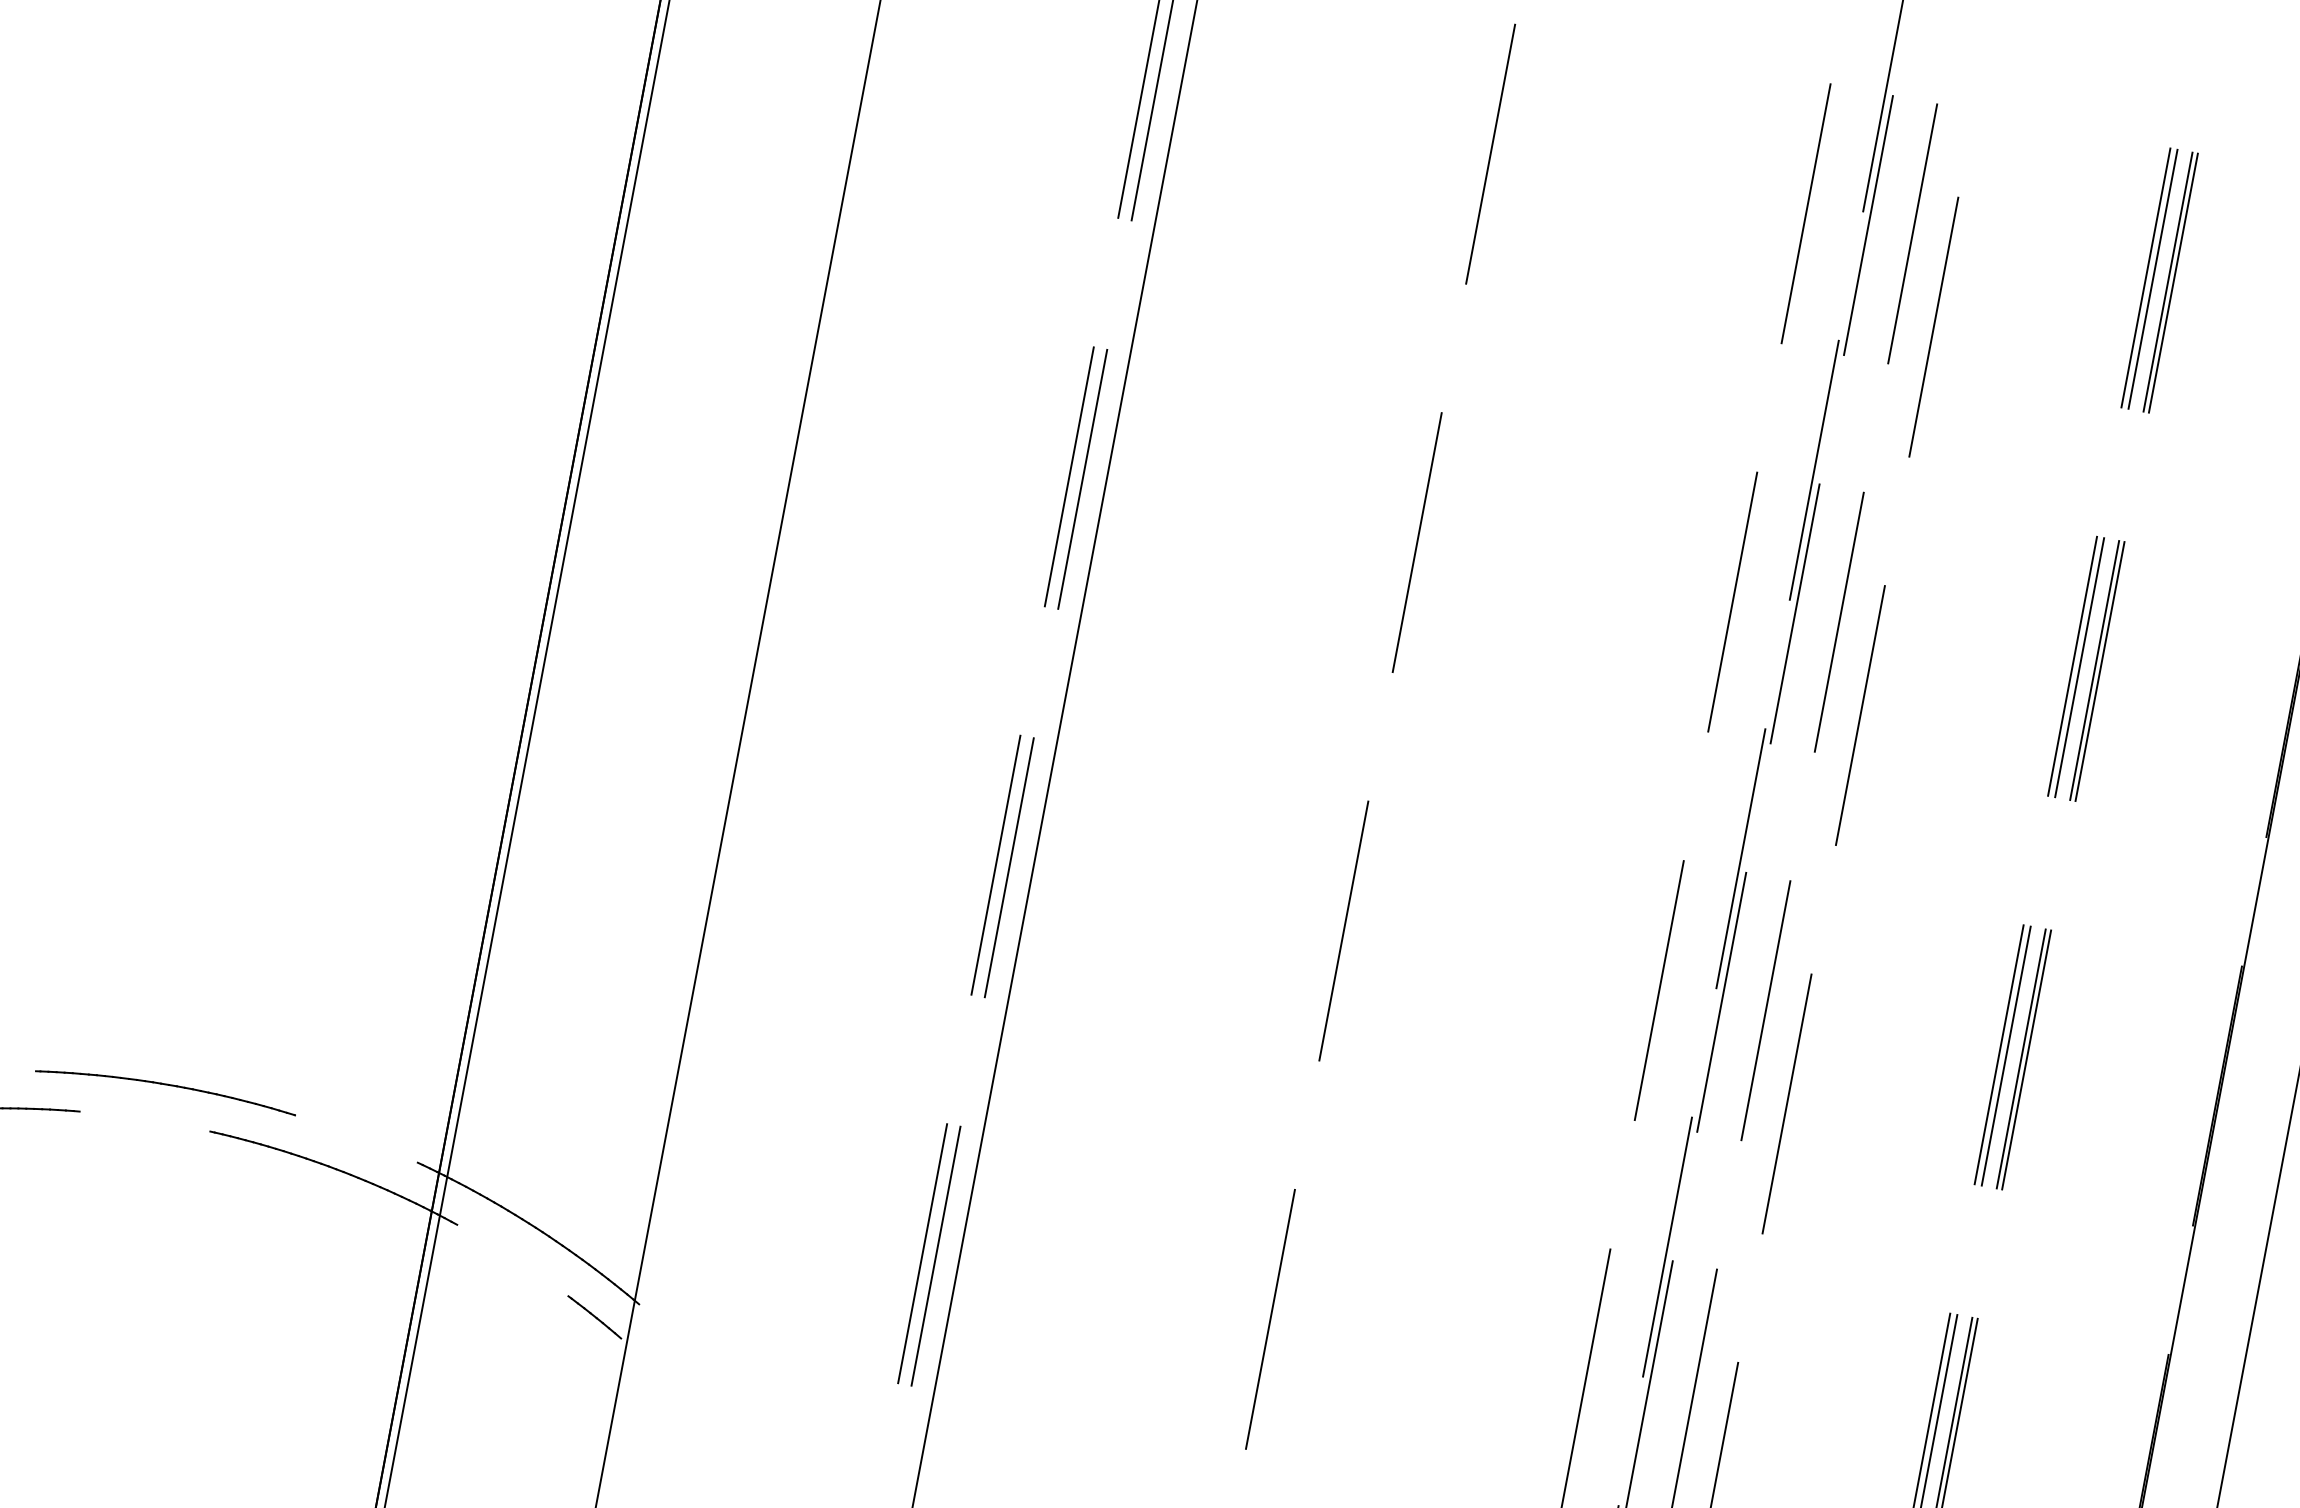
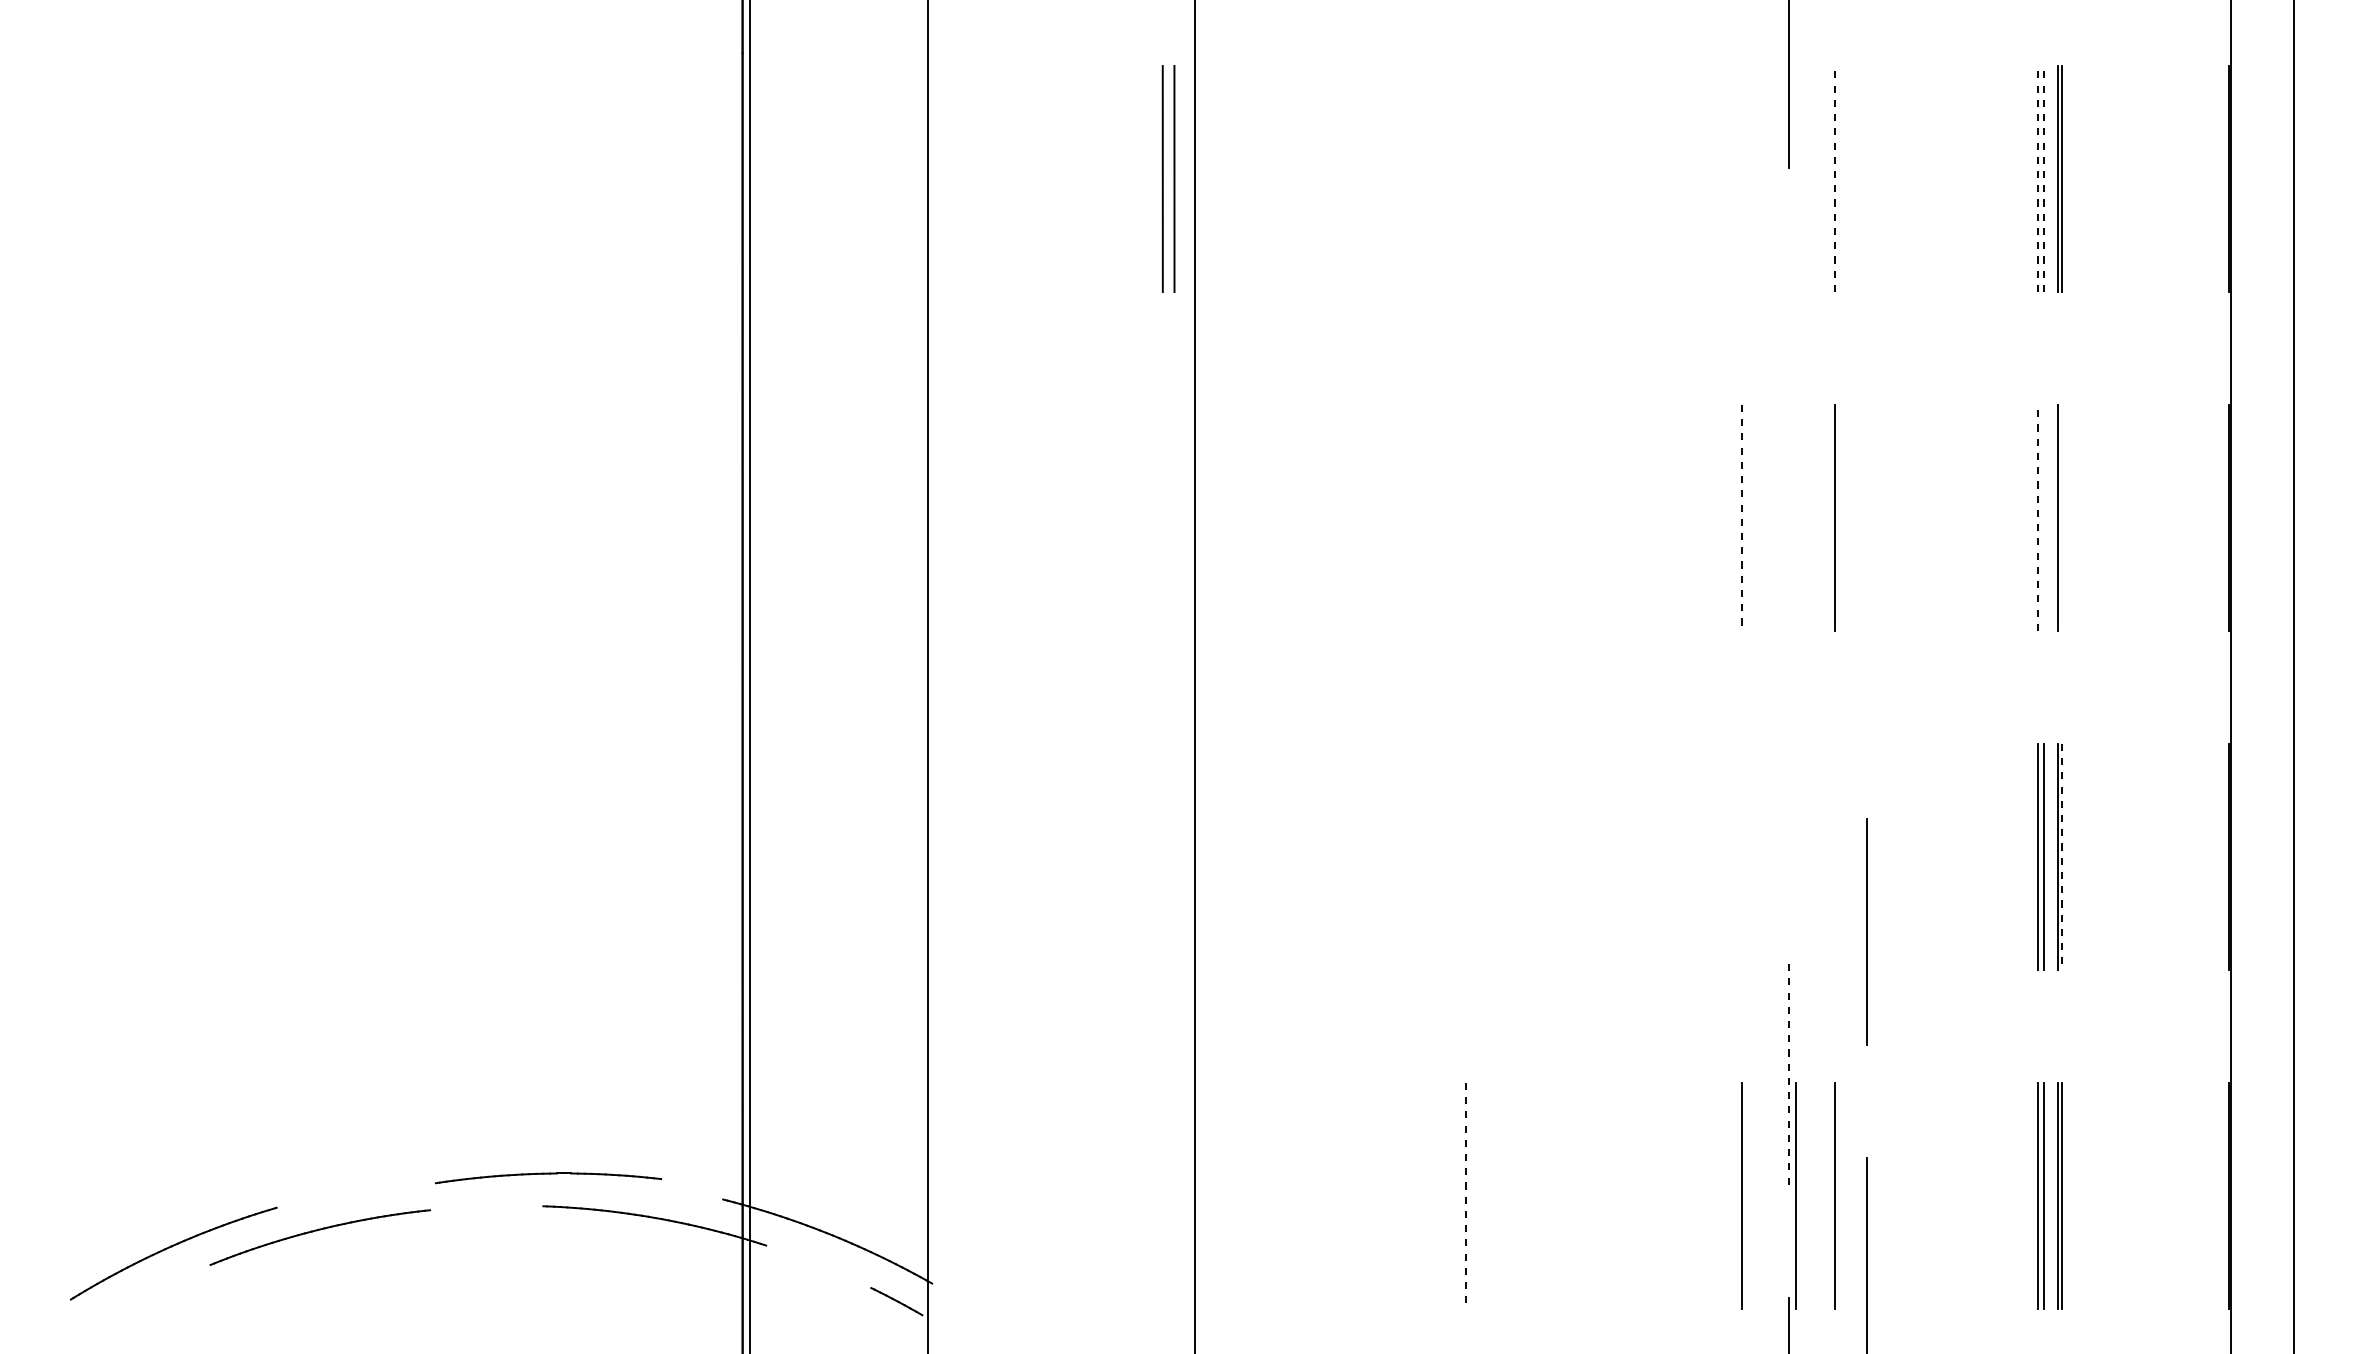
line: (1490, 154) -> (1466, 179), removed
line: (1805, 213) -> (1741, 178), removed
line: (1869, 225) -> (1796, 178), removed
line: (1912, 234) -> (1834, 179), solid -> dashed
line: (2146, 278) -> (2038, 179), solid -> dashed
line: (2153, 279) -> (2044, 179), solid -> dashed
line: (1933, 327) -> (1867, 254), removed
line: (1814, 469) -> (1789, 393), removed
line: (1069, 476) -> (1162, 517), removed
line: (1082, 478) -> (1174, 517), removed
line: (1417, 542) -> (1466, 517), removed
line: (1732, 601) -> (1741, 517), solid -> dashed
line: (1795, 613) -> (1796, 517), removed
line: (2072, 665) -> (2038, 517), solid -> dashed
line: (2079, 667) -> (2044, 517), removed
line: (2100, 671) -> (2062, 517), removed
line: (1860, 716) -> (1867, 593), removed
line: (1741, 858) -> (1789, 732), removed
line: (995, 864) -> (1162, 856), removed
line: (1009, 867) -> (1174, 856), removed
line: (1344, 930) -> (1466, 856), removed
line: (1659, 990) -> (1741, 856), removed
line: (1722, 1002) -> (1796, 856), removed
line: (1765, 1010) -> (1834, 856), removed
line: (2027, 1059) -> (2062, 856), solid -> dashed
part: (166, 1090) -> (548, 1178), moved
line: (1667, 1246) -> (1789, 1071), solid -> dashed
line: (922, 1253) -> (1162, 1195), removed
line: (935, 1255) -> (1174, 1195), removed
line: (1270, 1319) -> (1466, 1195), solid -> dashed

